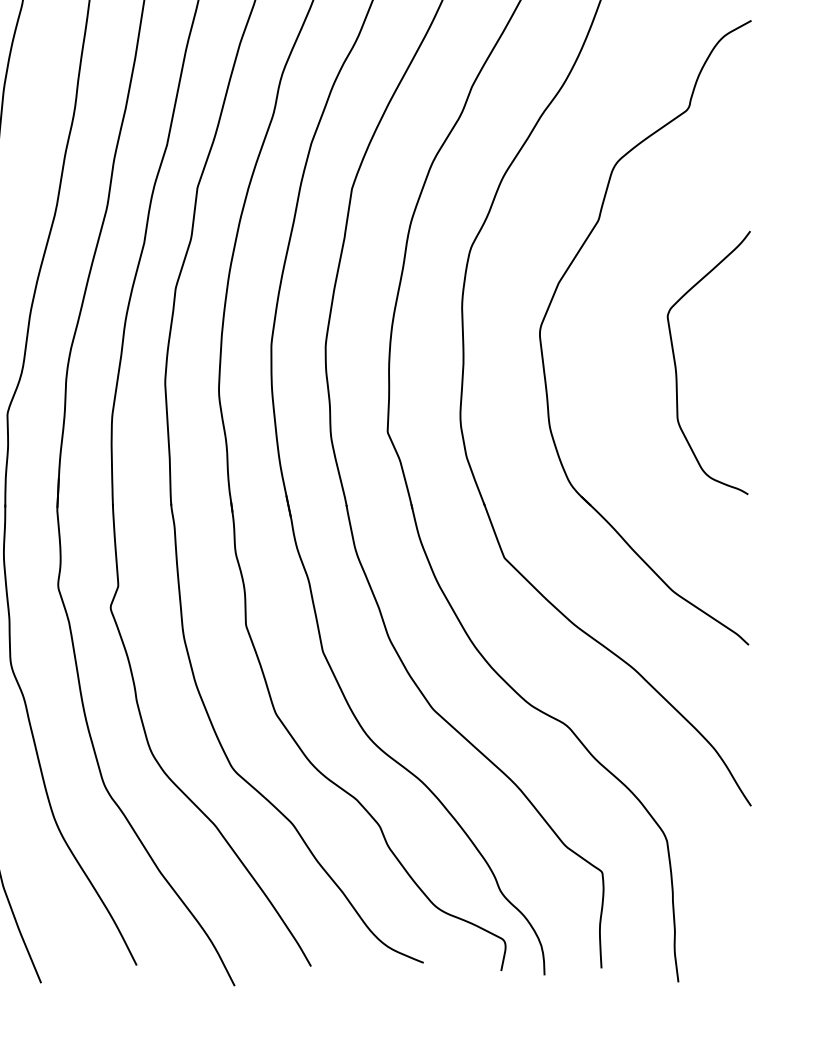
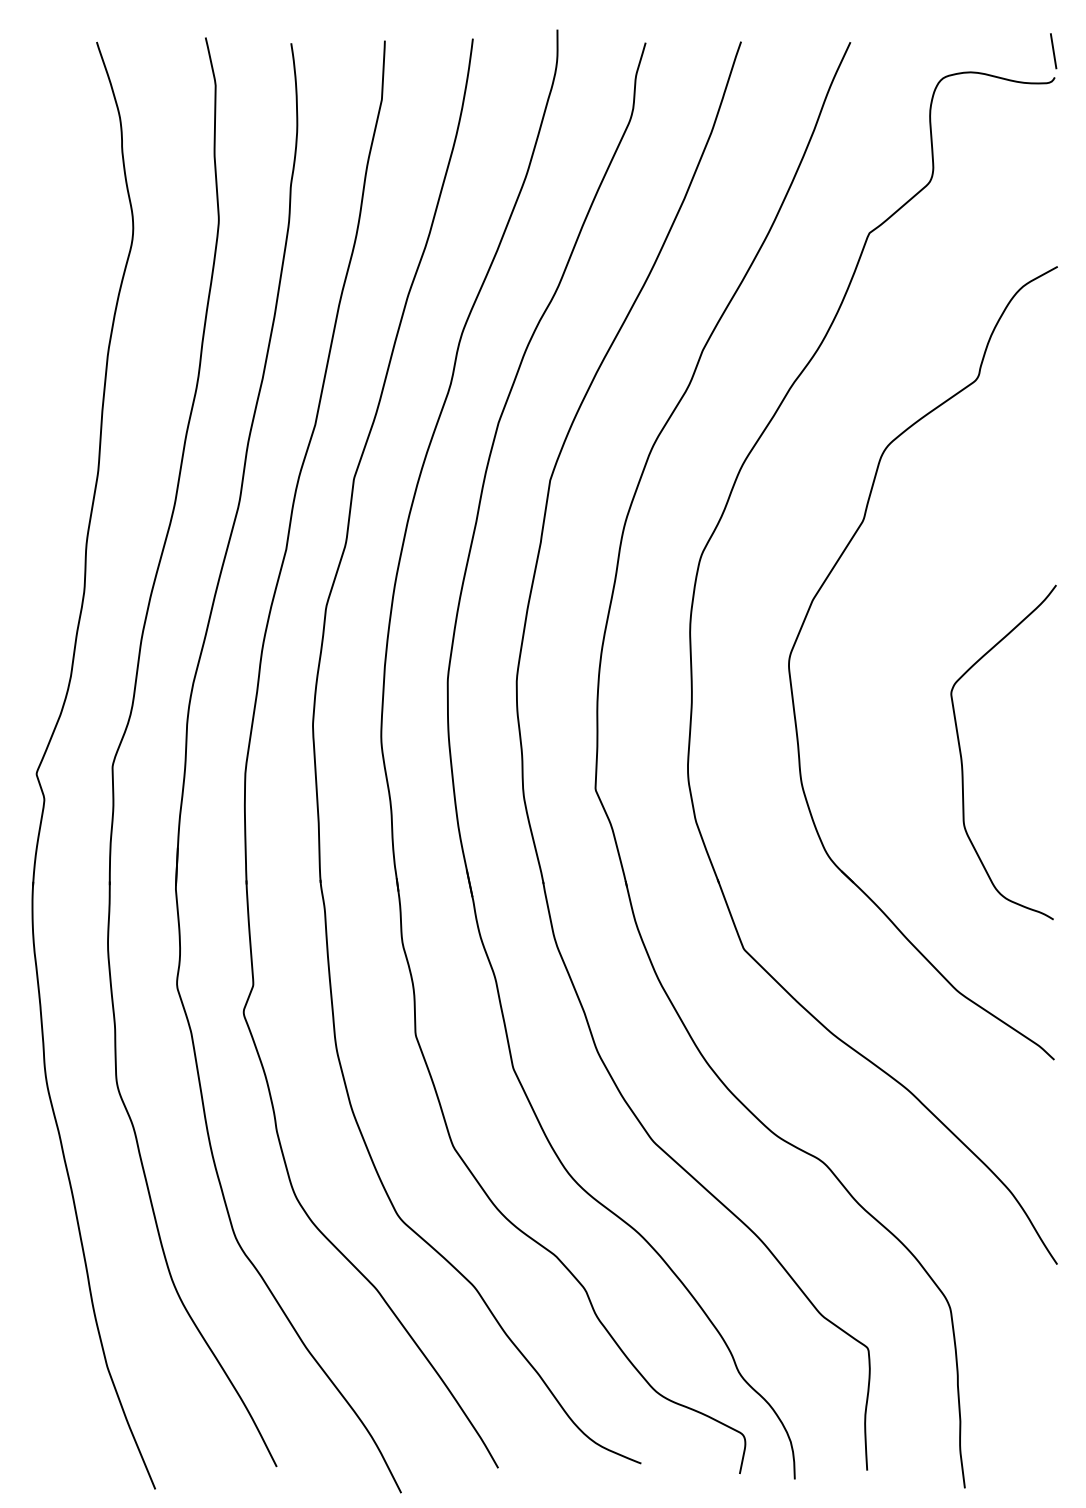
curve: (676, 366) -> (962, 757), moved

